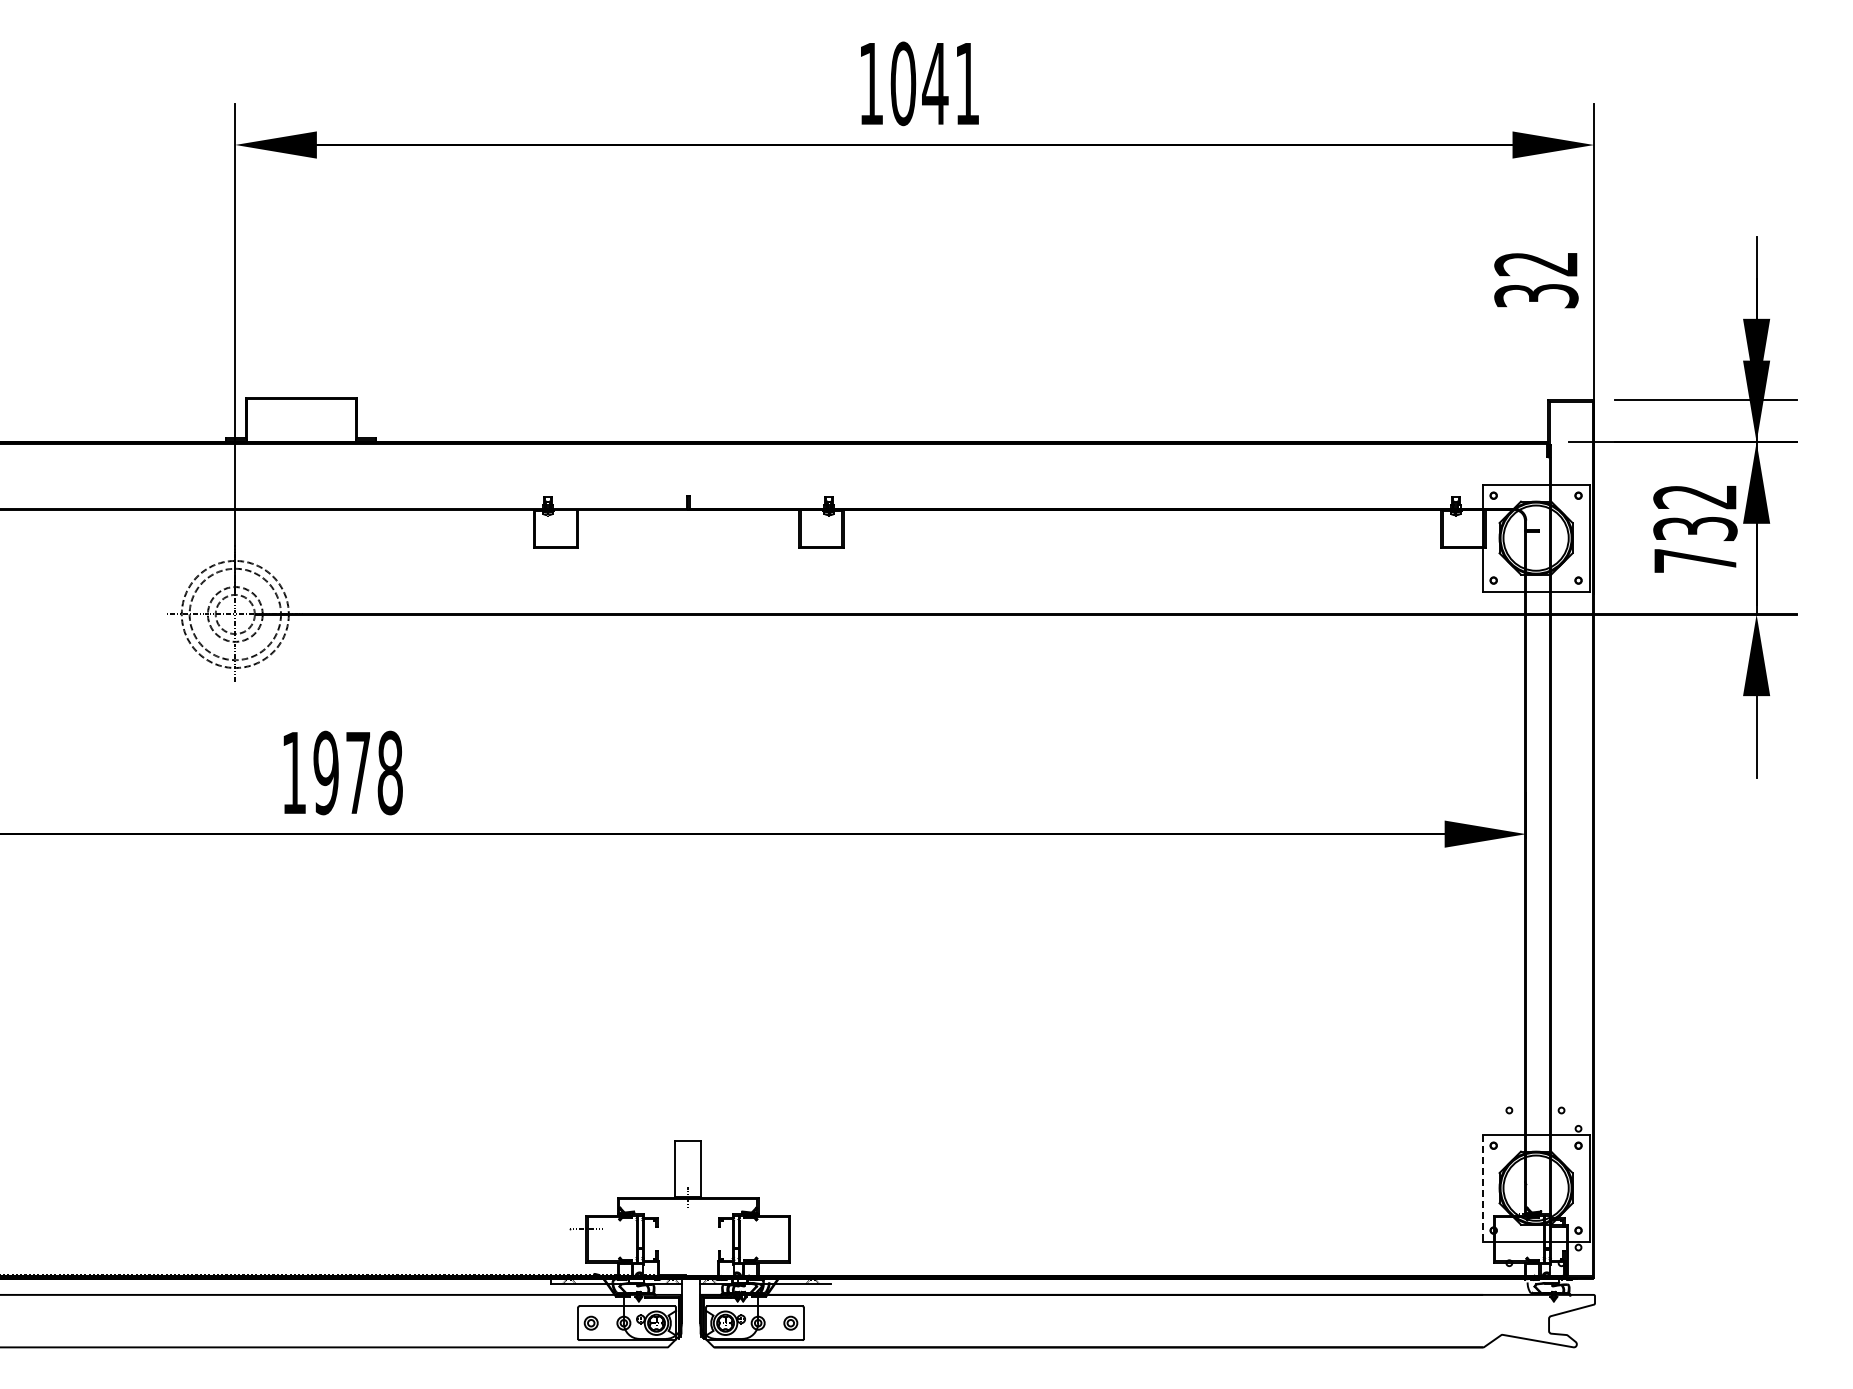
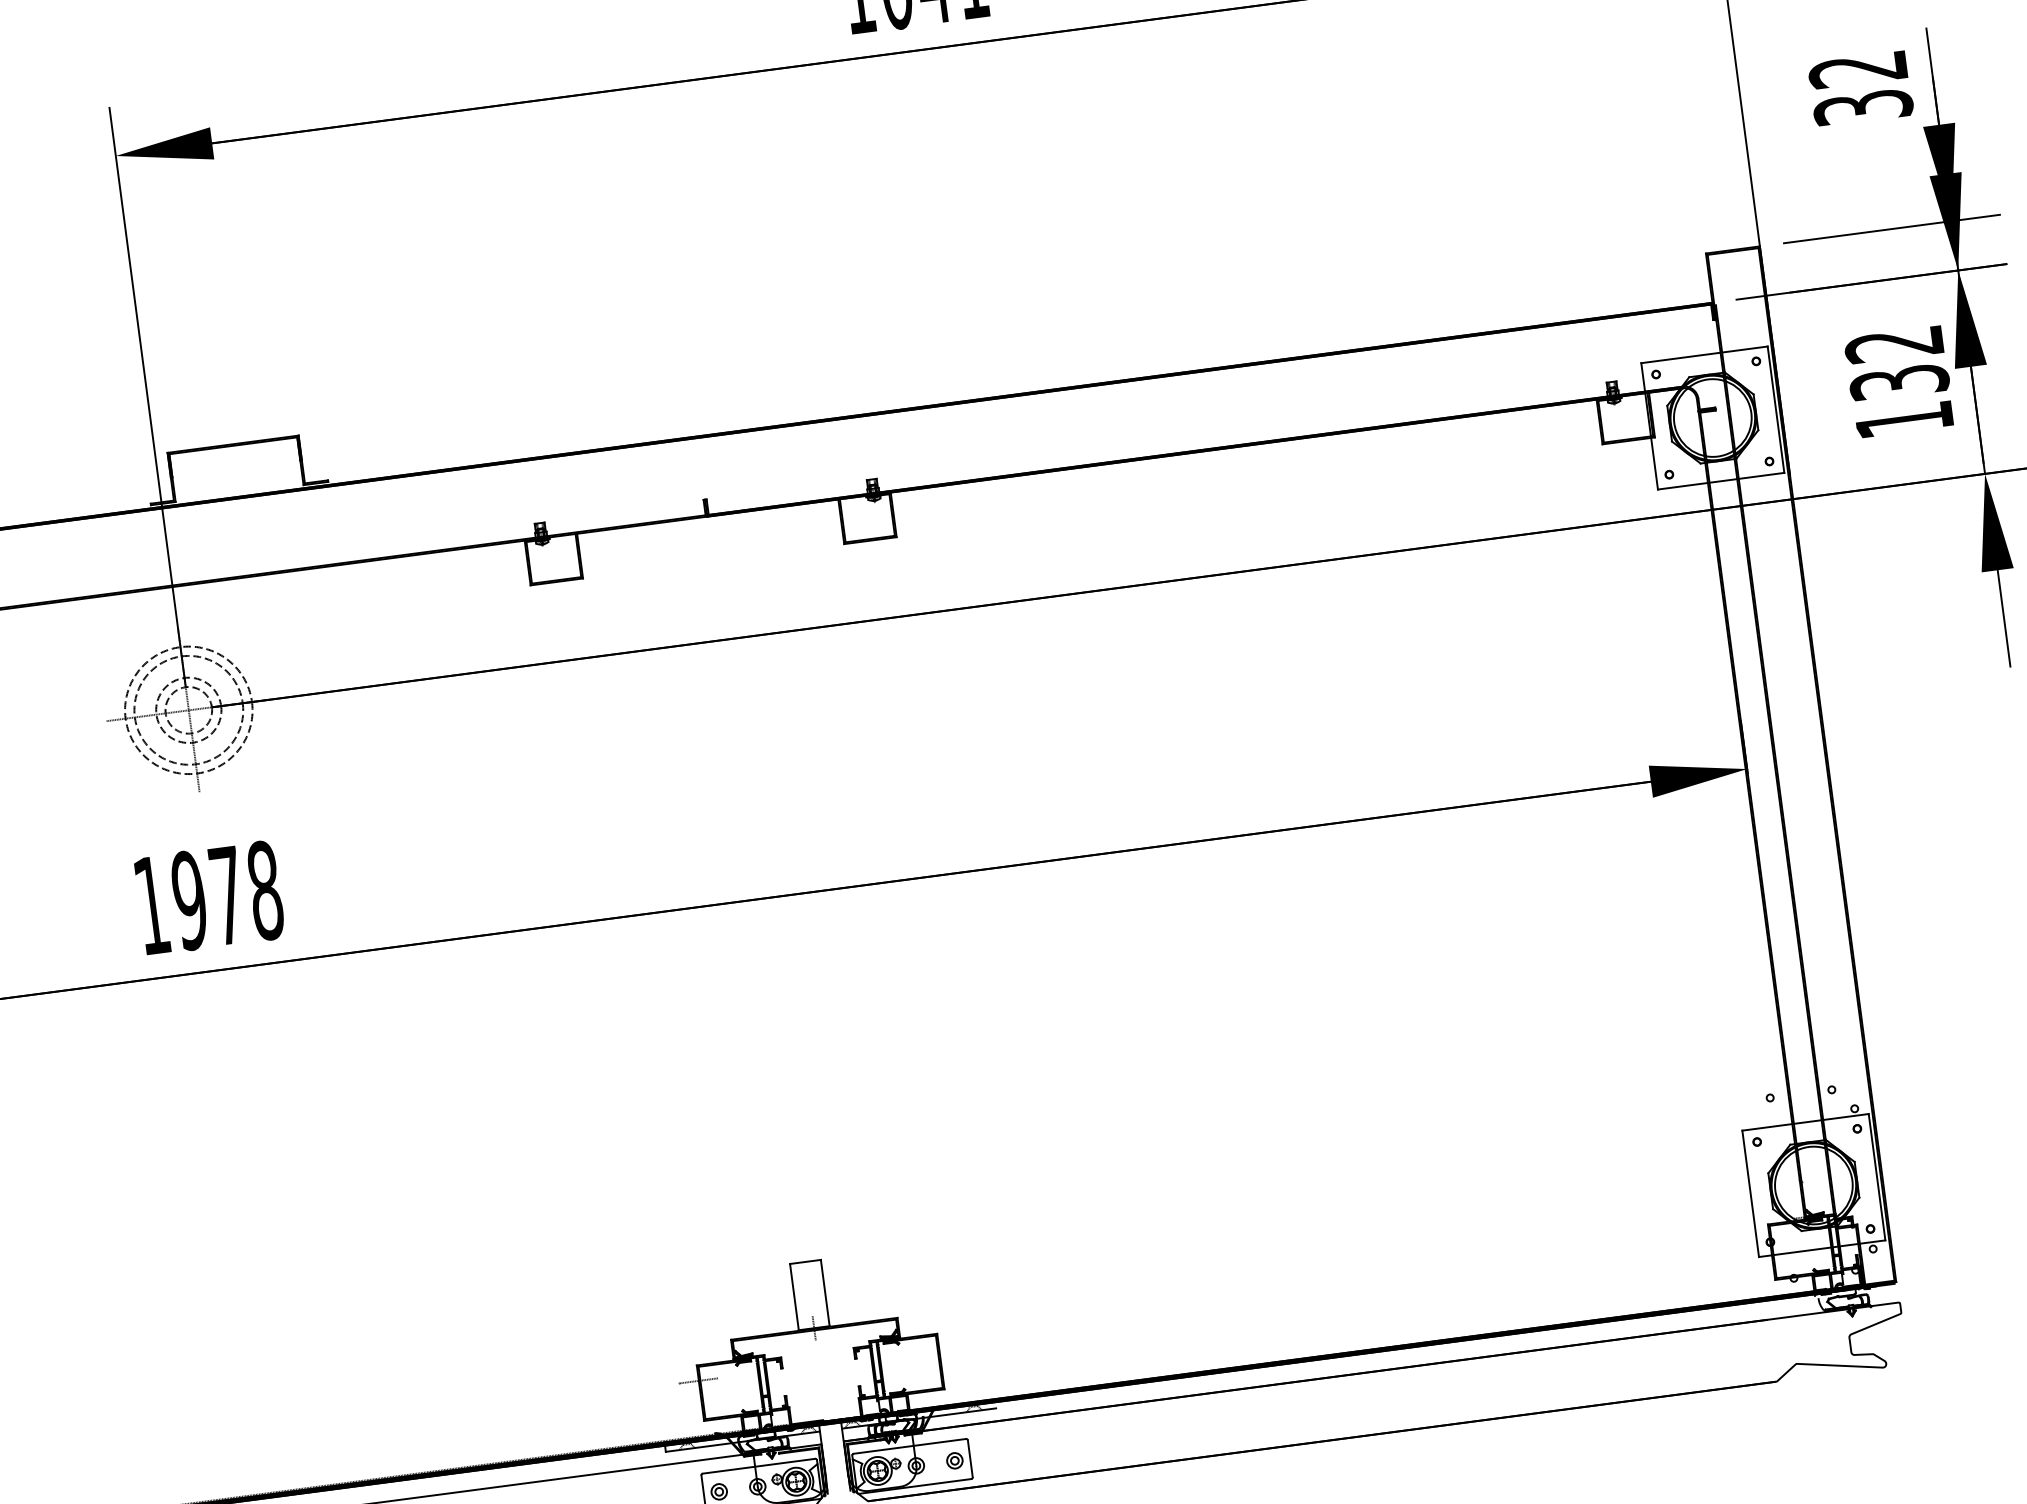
text: (1536, 280) -> (1860, 89), moved
text: (1695, 560) -> (1904, 419), 732 -> 132
text: (342, 772) -> (208, 897), moved
line: (1482, 1188) -> (1750, 1194), dashed -> solid

